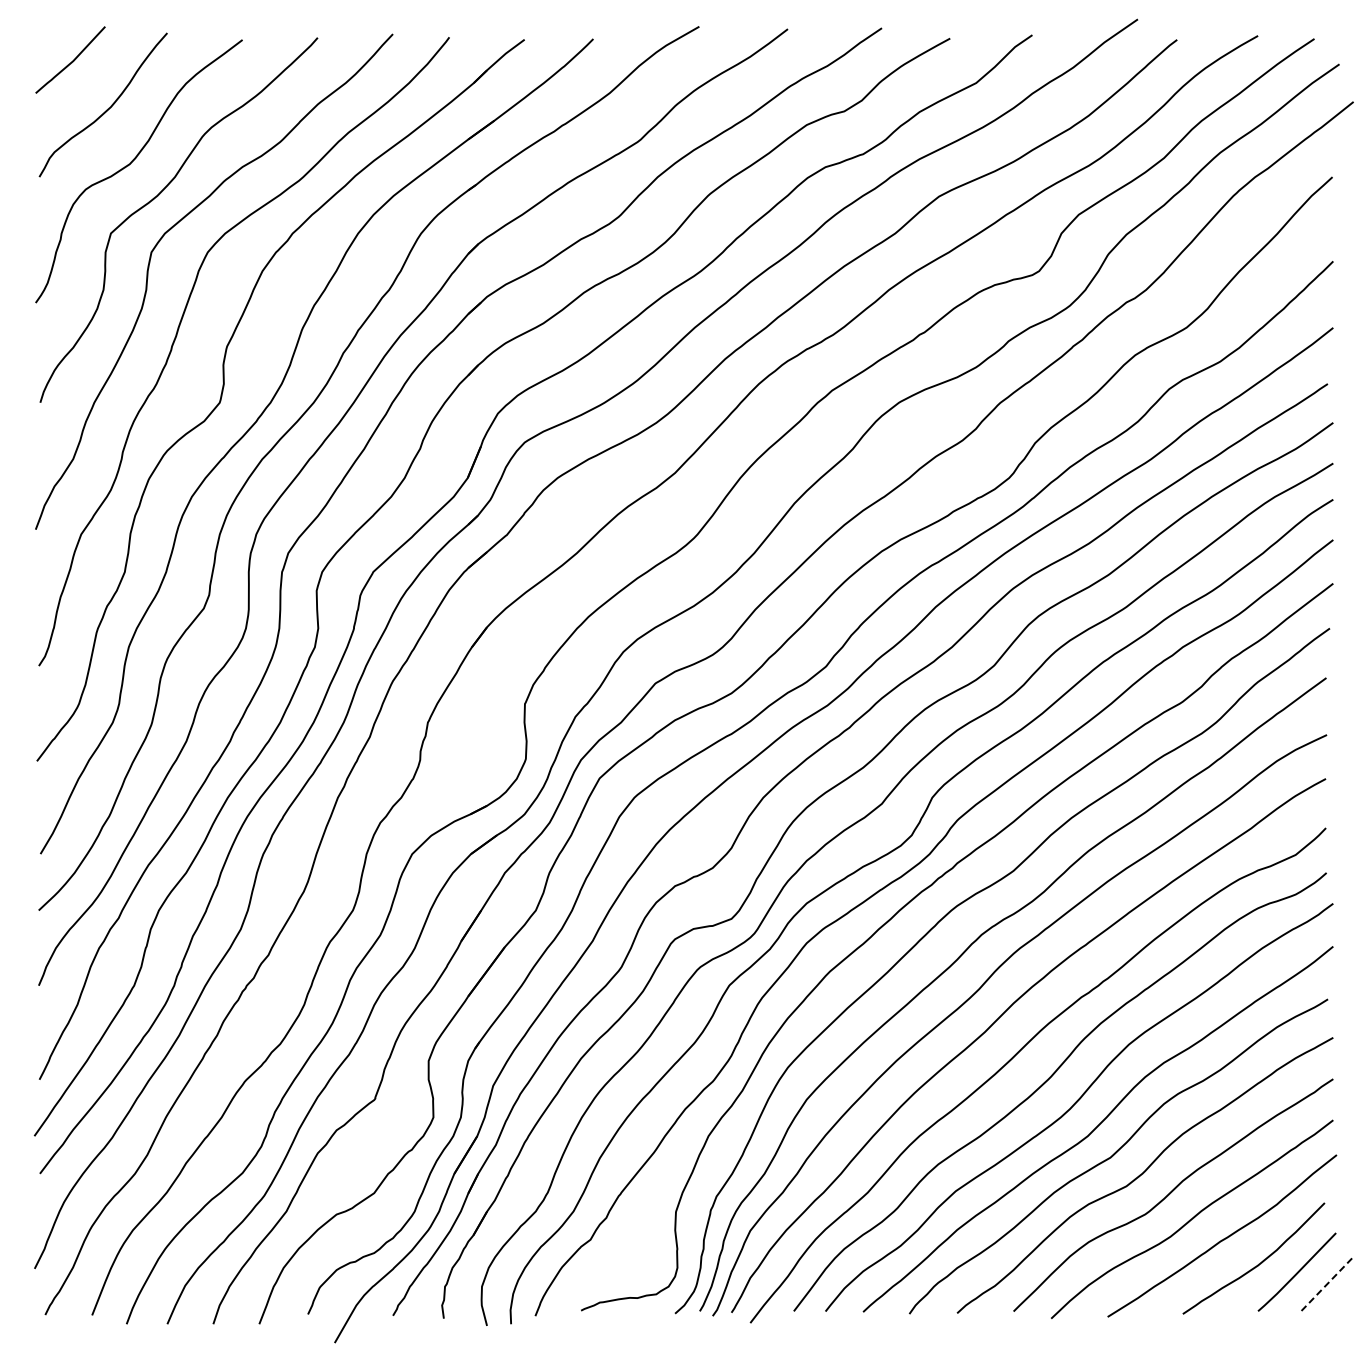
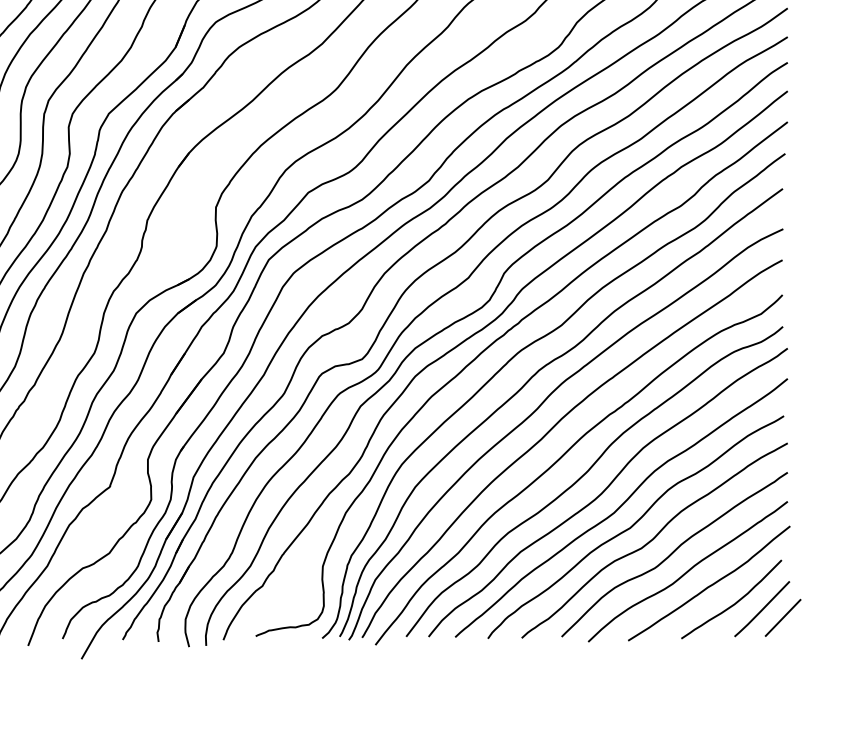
line: (1326, 1284) -> (782, 617), dashed -> solid

